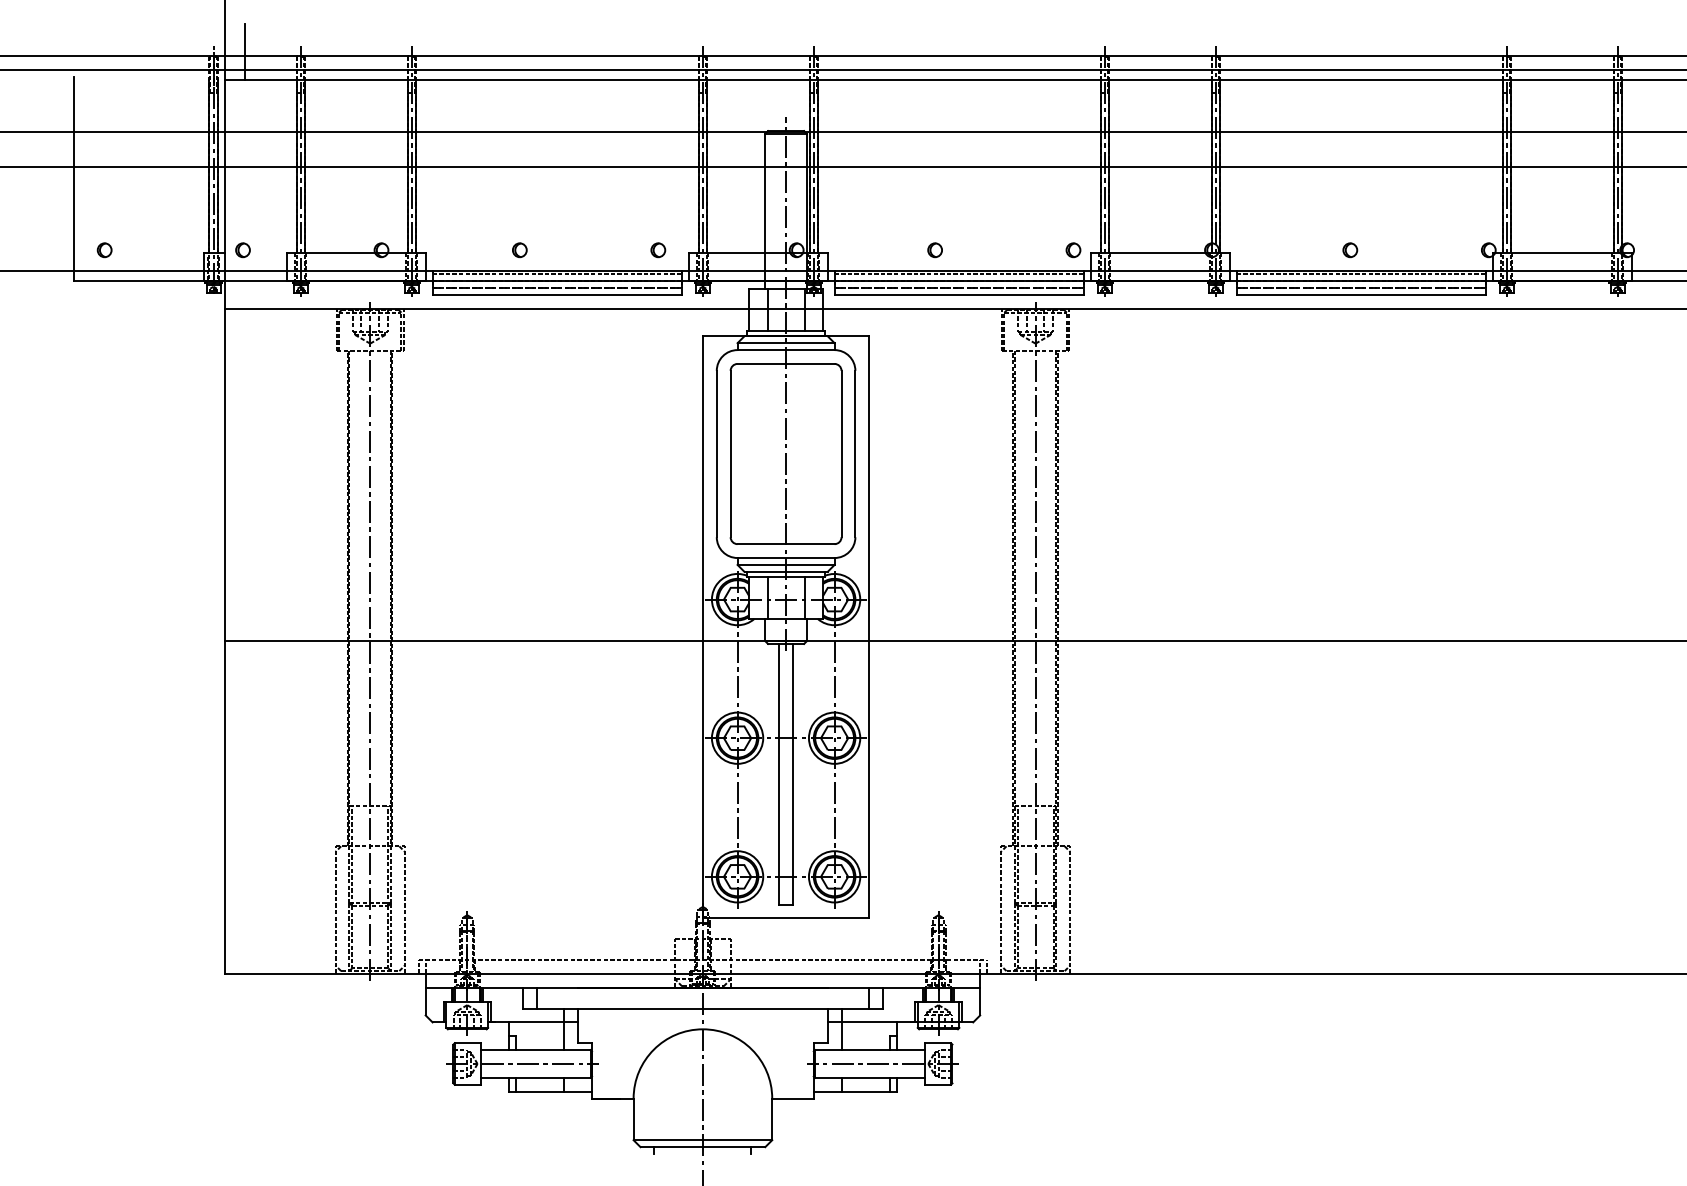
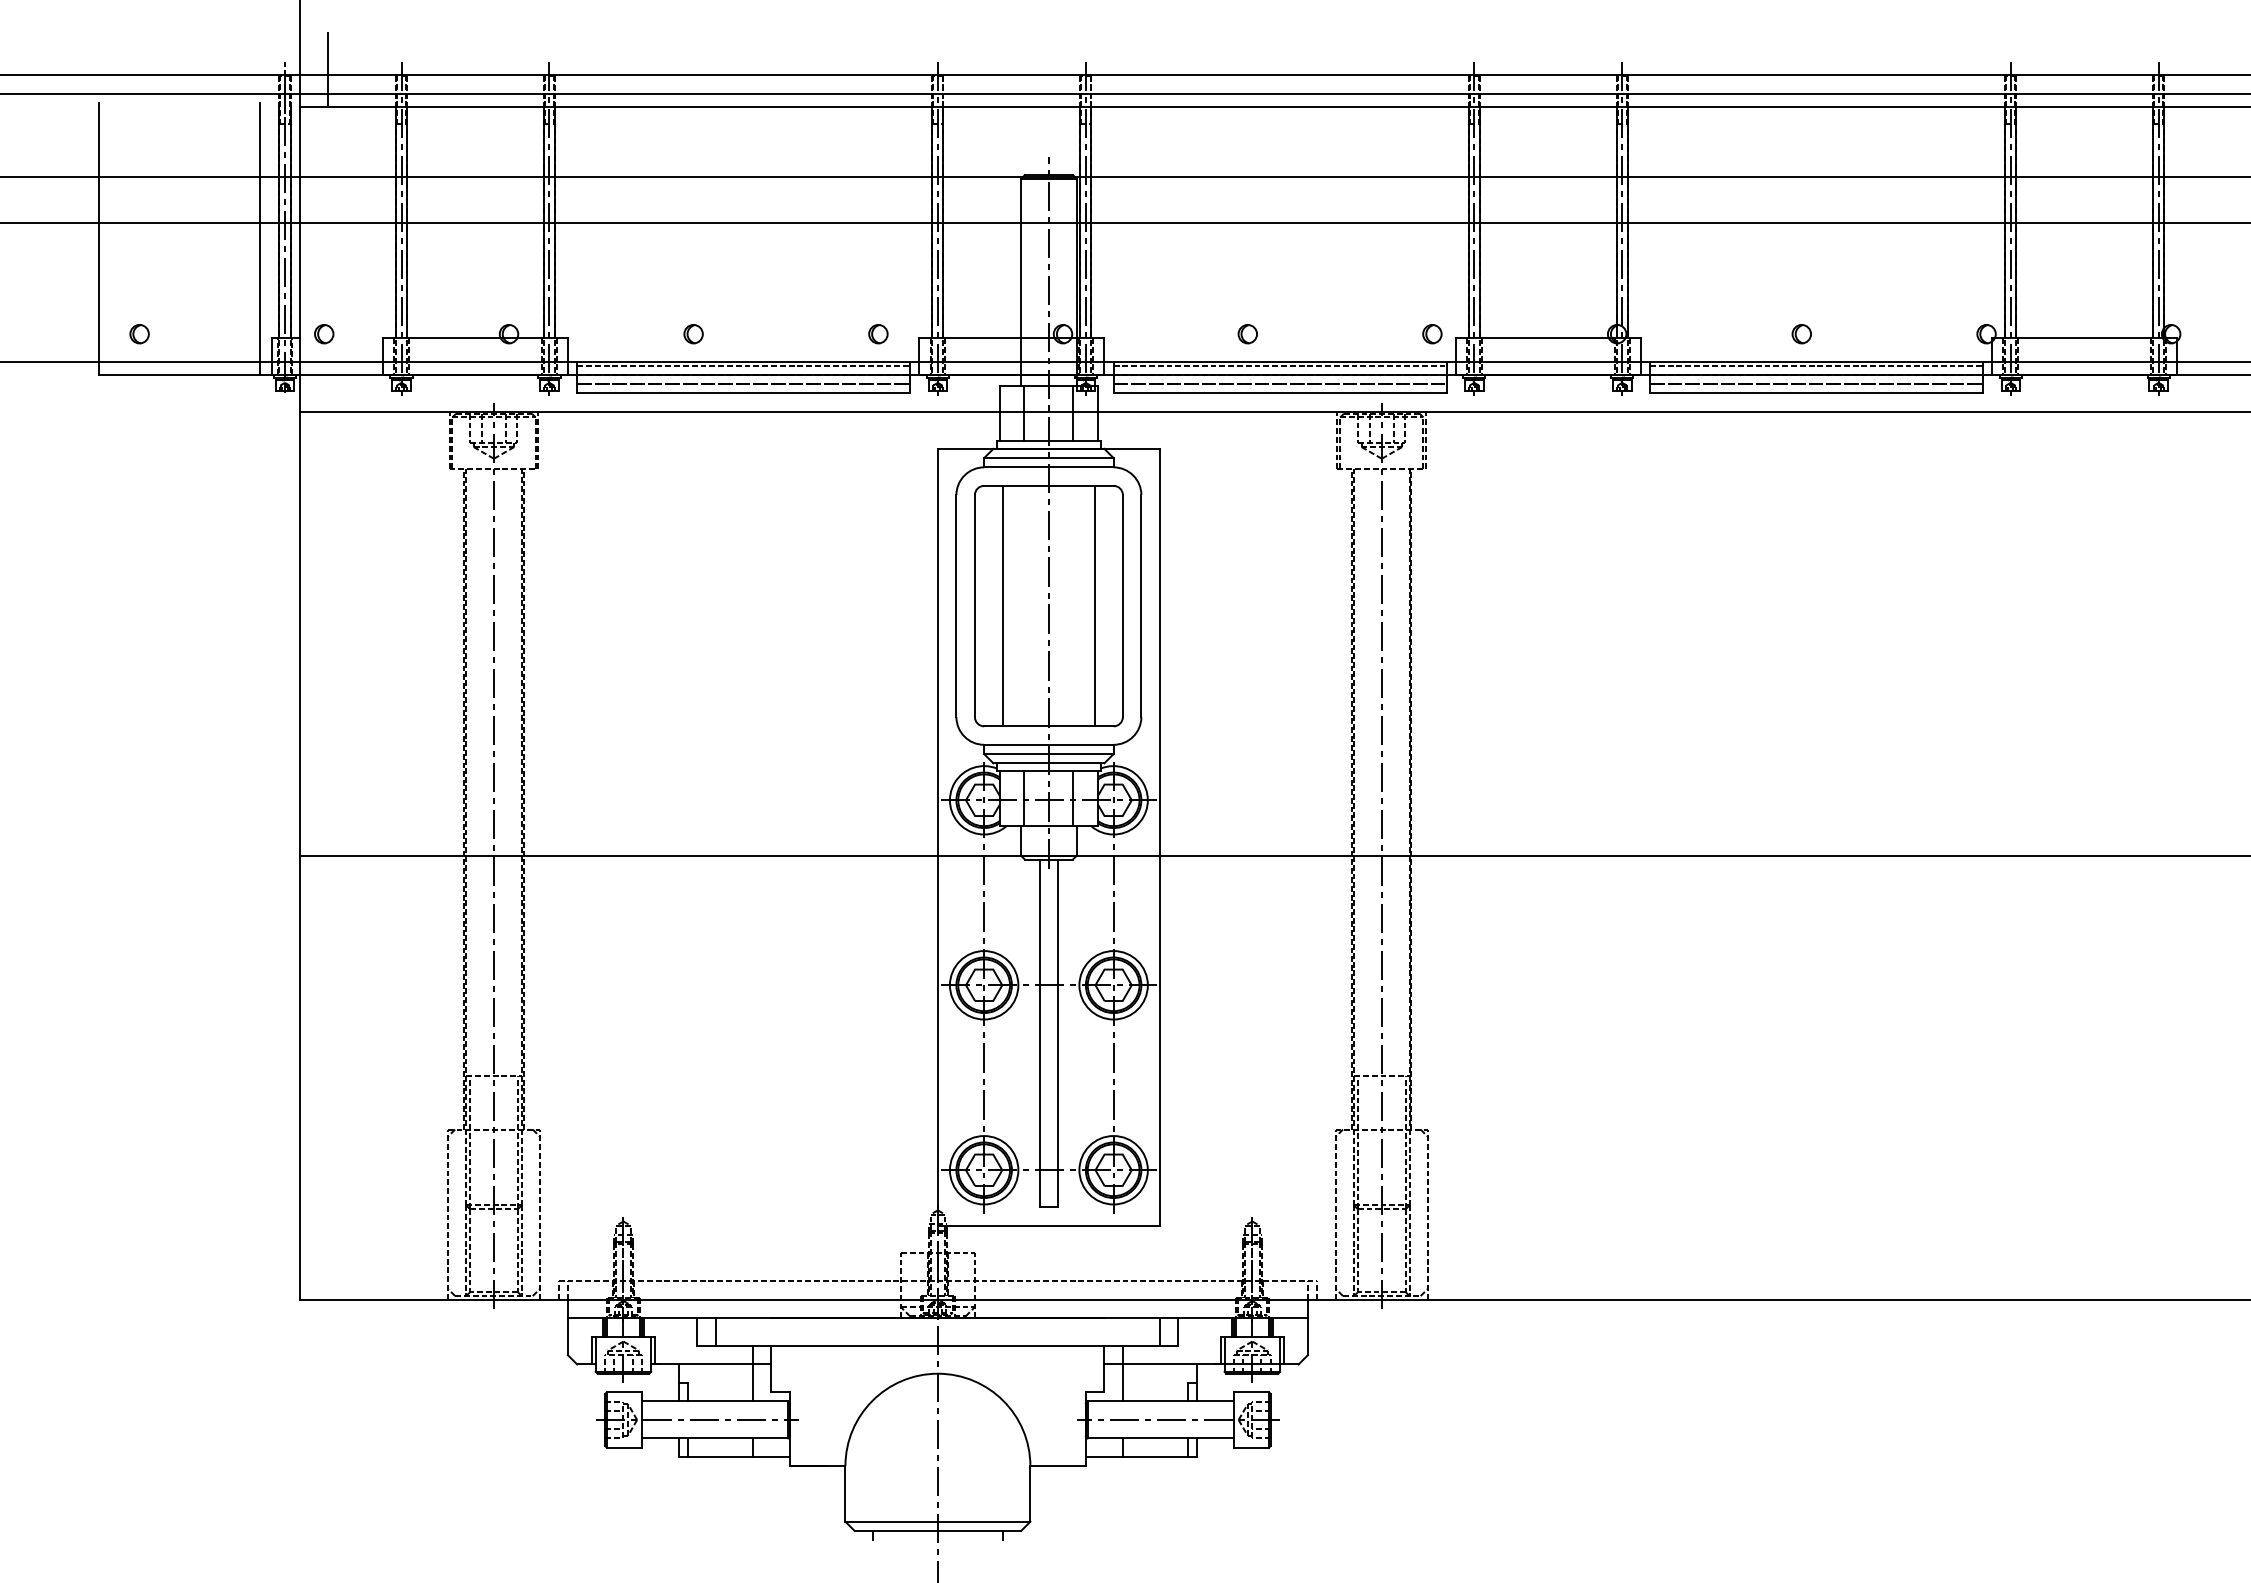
line: (195, 178) -> (260, 238), added
line: (751, 453) -> (1002, 605), added
line: (821, 453) -> (1095, 605), added

